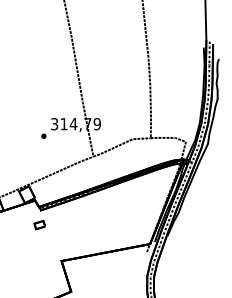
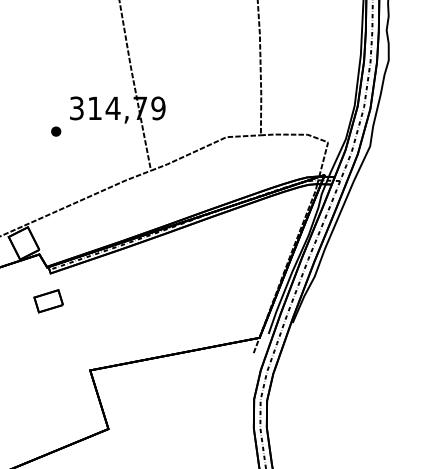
part: (39, 225) -> (47, 302), size x1.4

